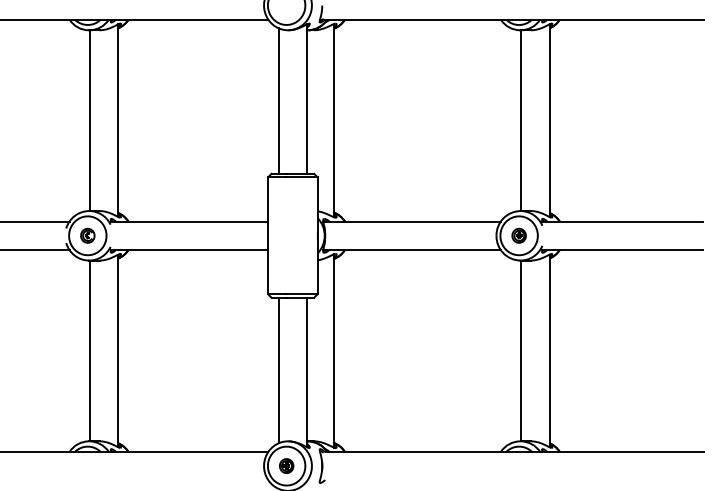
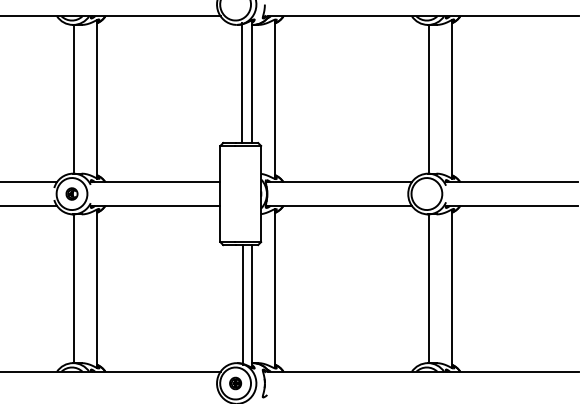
line: (278, 100) -> (242, 82), moved
part: (518, 235) -> (426, 193), removed
line: (278, 370) -> (242, 304), moved

